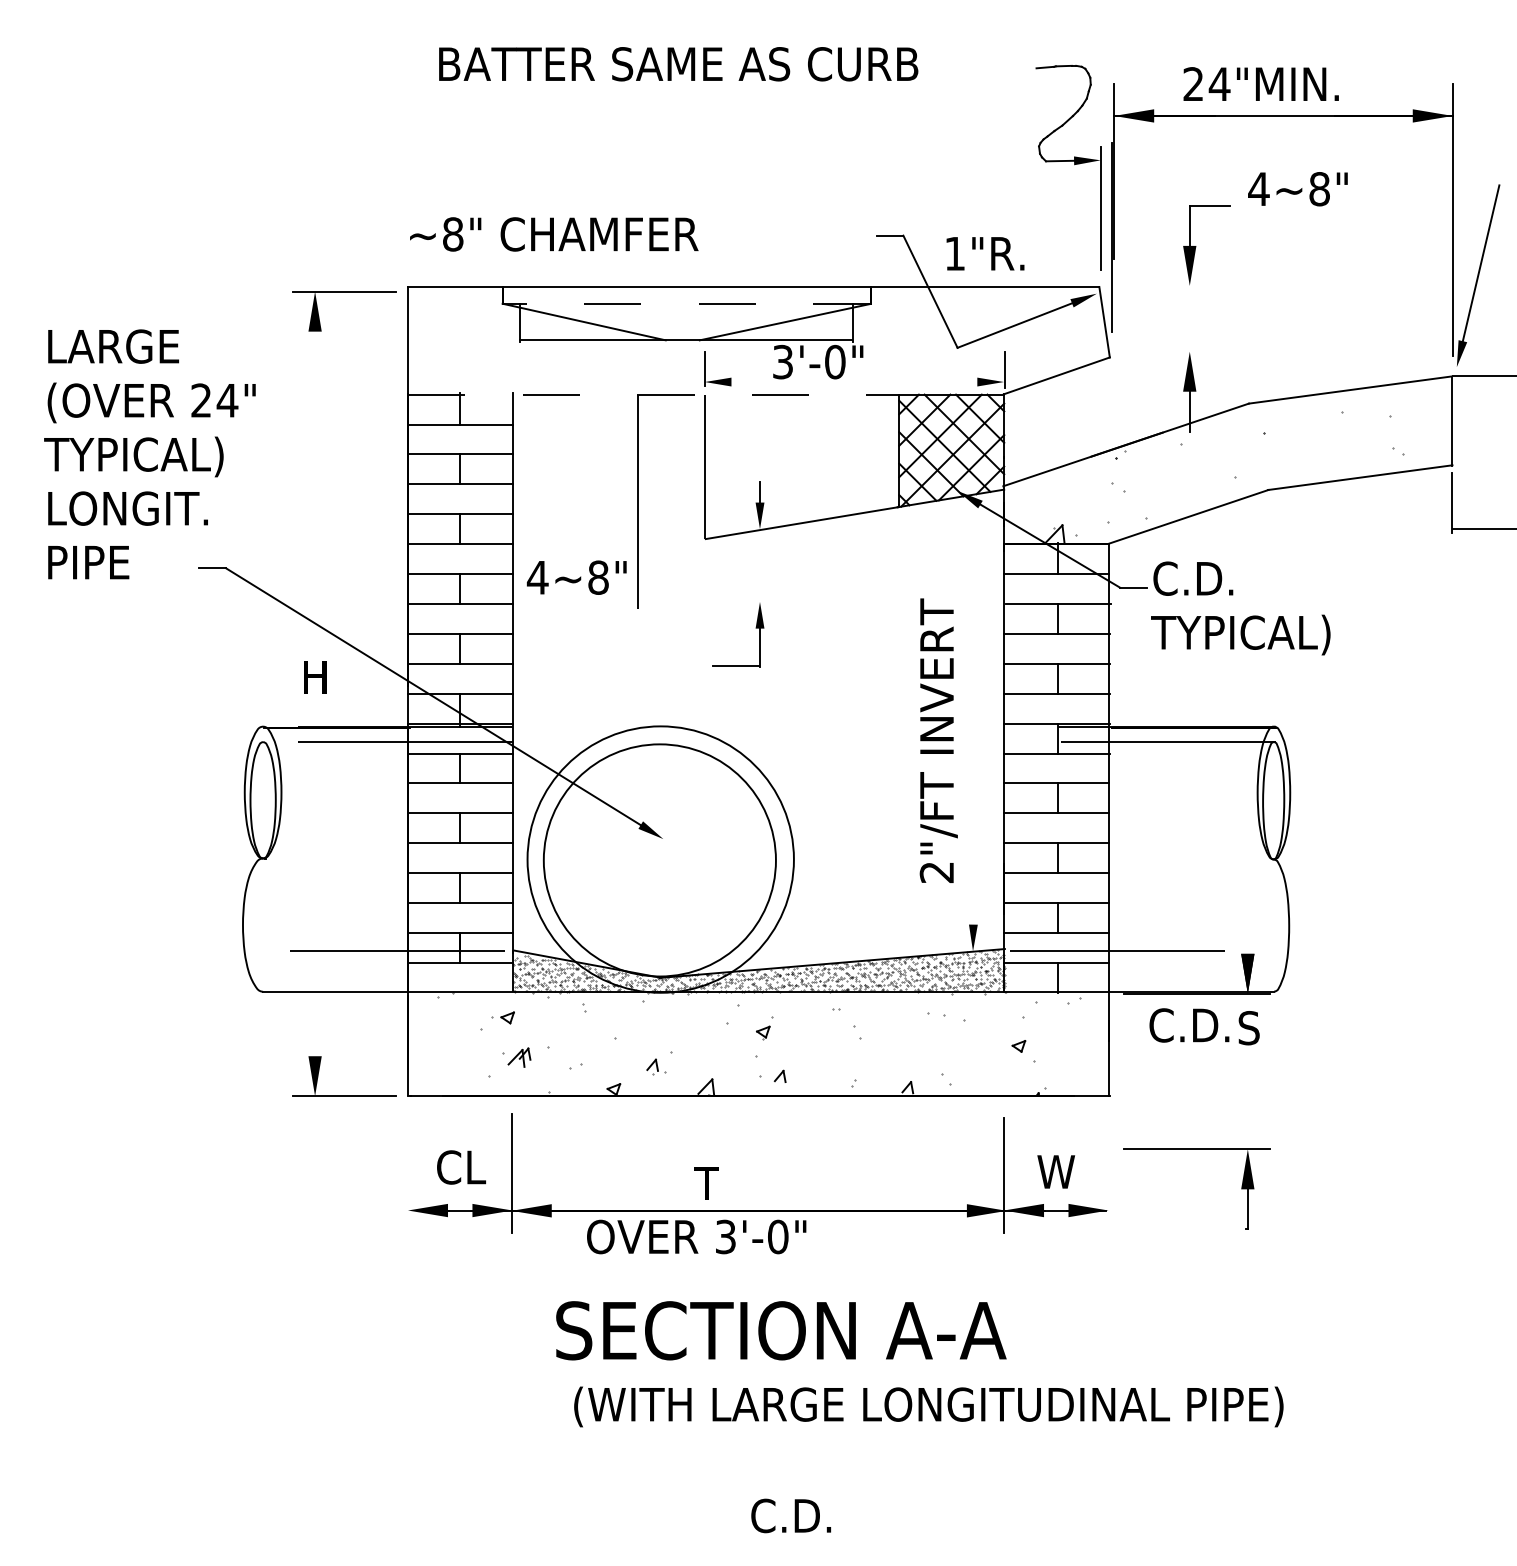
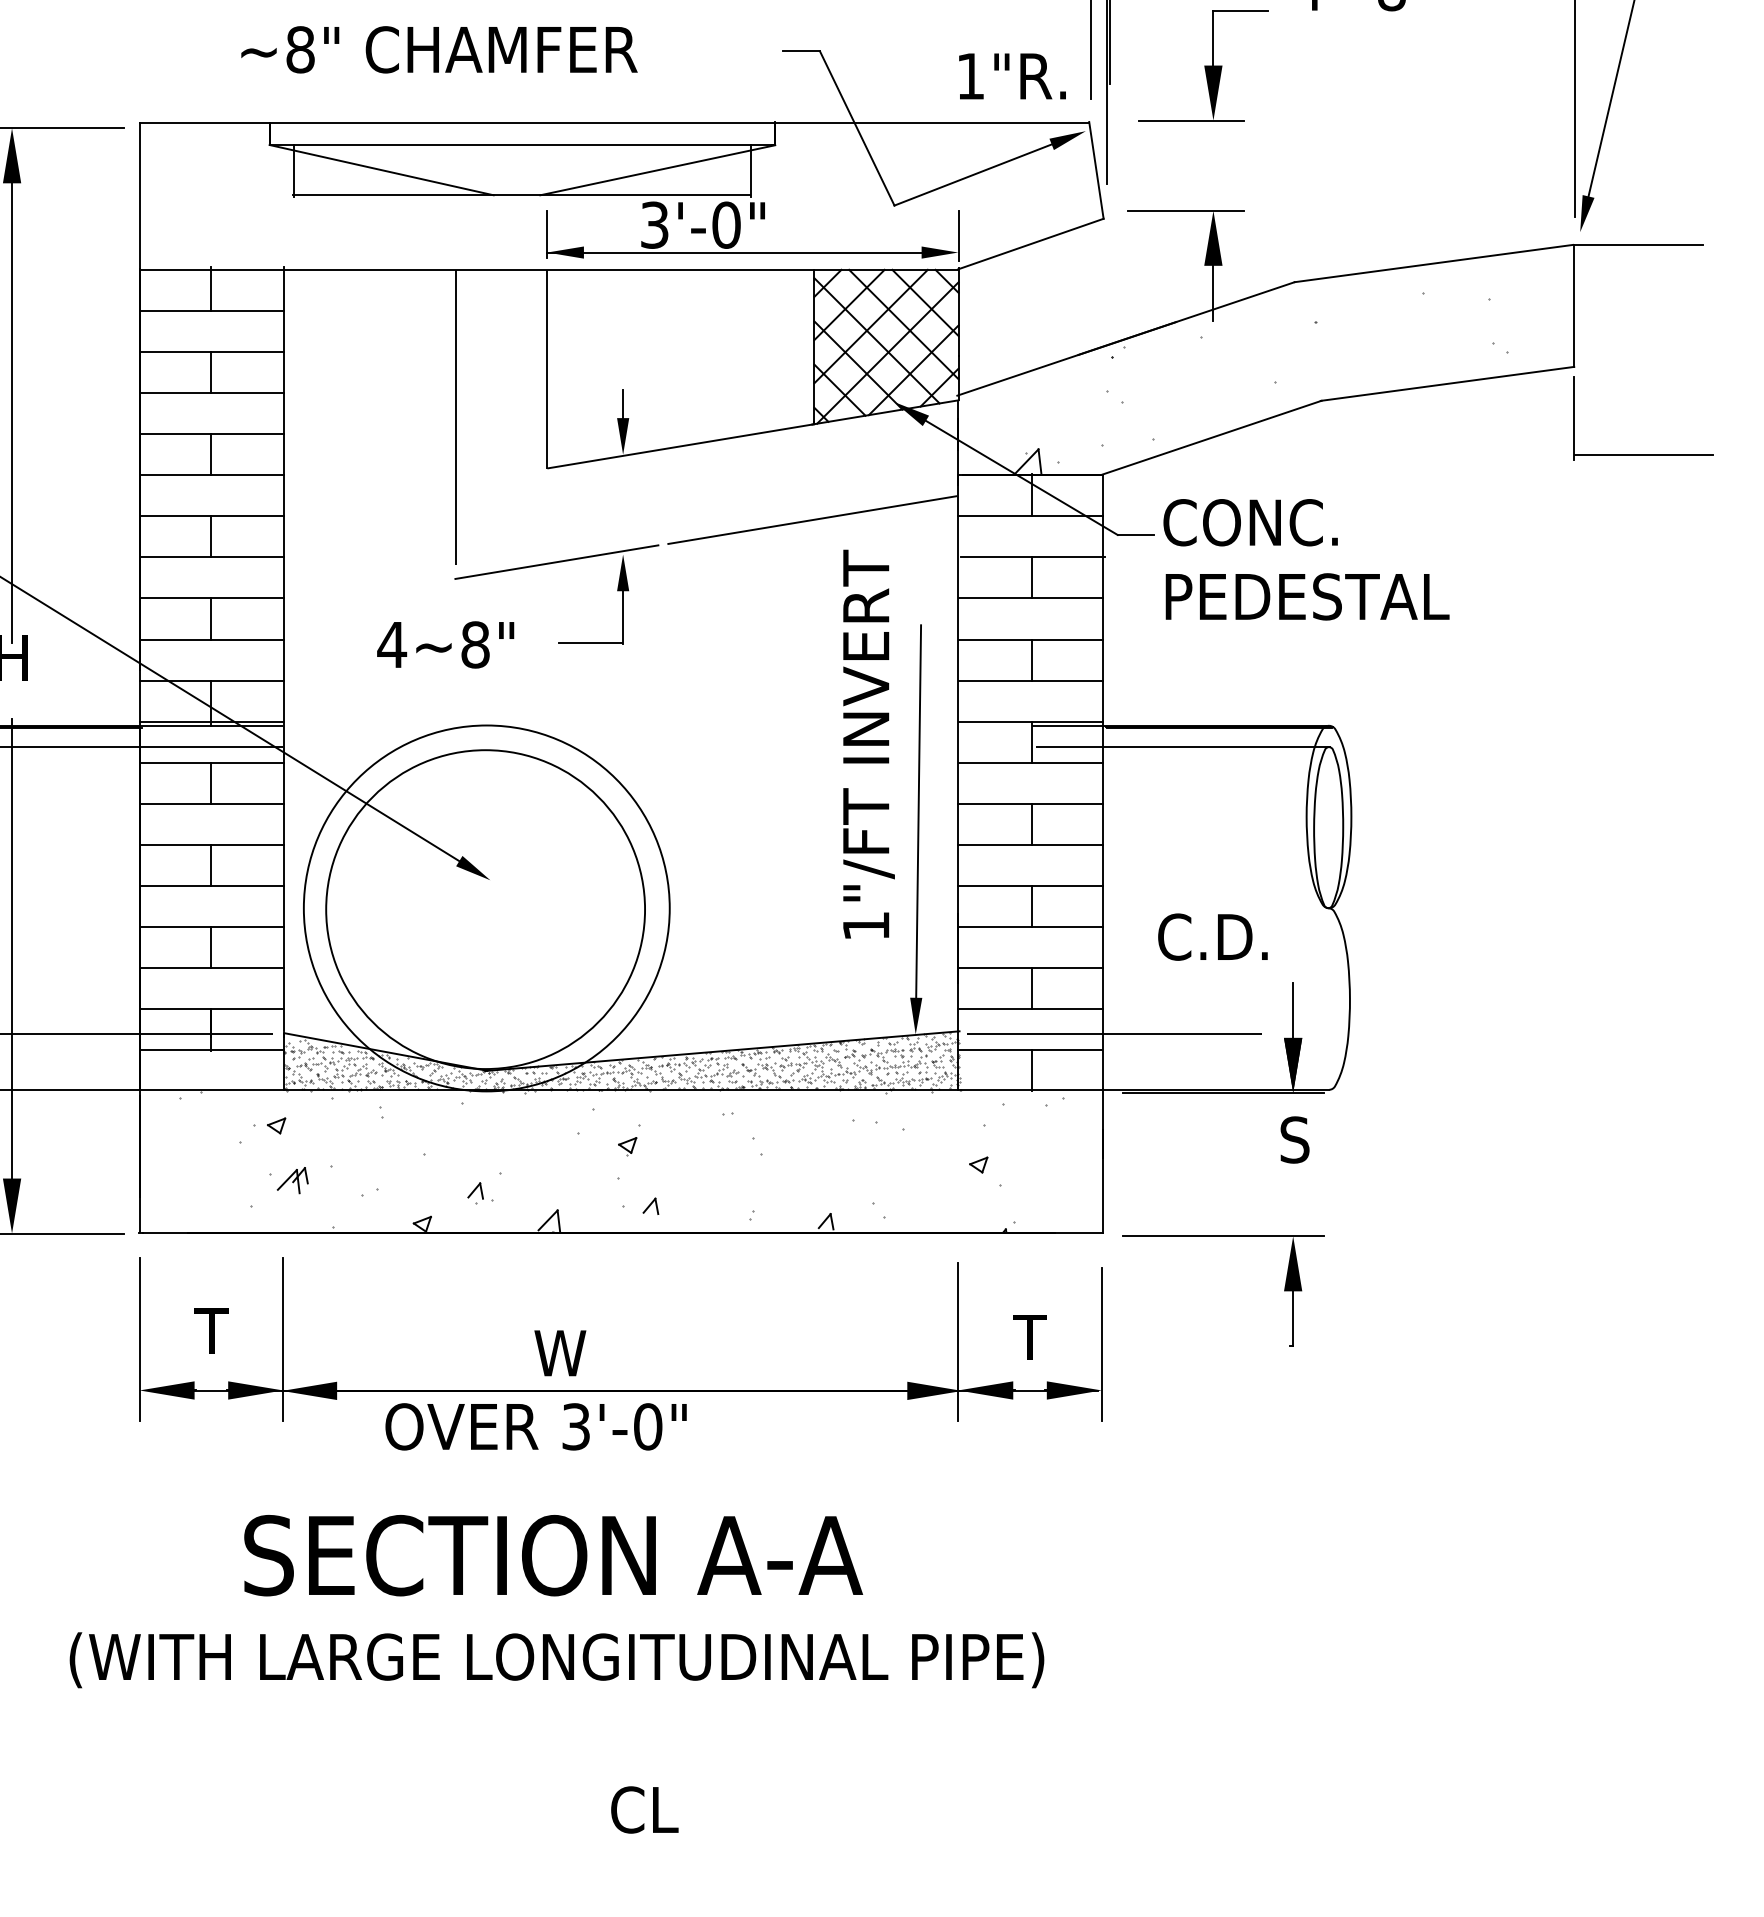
text: (554, 234) -> (439, 49), moved
text: (985, 253) -> (1012, 75), moved
line: (1173, 285) -> (1191, 119), added
line: (686, 303) -> (522, 144), dashed -> solid
line: (1169, 351) -> (1185, 210), added
line: (840, 382) -> (733, 253), added
line: (653, 394) -> (476, 269), dashed -> solid
line: (315, 498) -> (12, 412), added
line: (897, 576) -> (811, 519), added
text: (576, 577) -> (445, 644), moved
text: (1231, 578) -> (1270, 522), C.D. -> CONC.
line: (711, 607) -> (556, 562), added
text: (1256, 634) -> (1305, 599), TYPICAL) -> PEDESTAL
line: (974, 788) -> (917, 810), added
text: (936, 872) -> (865, 926), 2"/FT -> 1"/FT
line: (315, 888) -> (12, 948), added
line: (1247, 933) -> (1292, 1009), added
text: (1189, 1025) -> (1213, 937), moved
part: (1196, 1149) -> (1222, 1236), moved
text: (461, 1167) -> (213, 1331), CL -> T
text: (1056, 1171) -> (1030, 1336), W -> T
line: (407, 1172) -> (138, 1338), added
line: (1108, 1176) -> (1101, 1343), added
text: (713, 1183) -> (559, 1353), T -> W
text: (781, 1330) -> (553, 1555), moved
text: (928, 1406) -> (556, 1659), moved
text: (806, 1515) -> (686, 1809), C.D. -> CL

